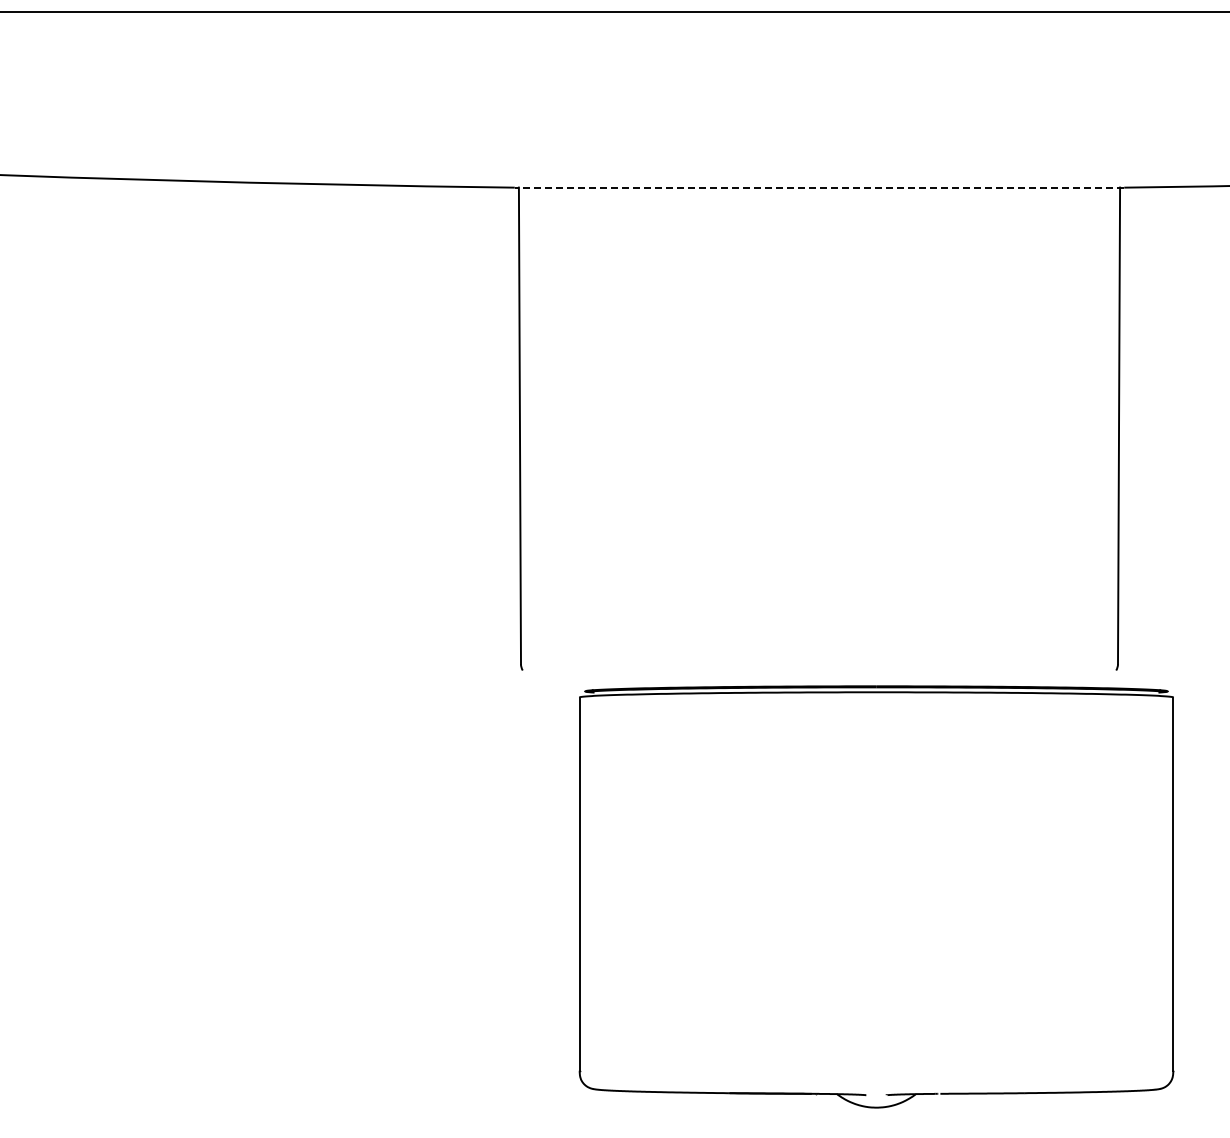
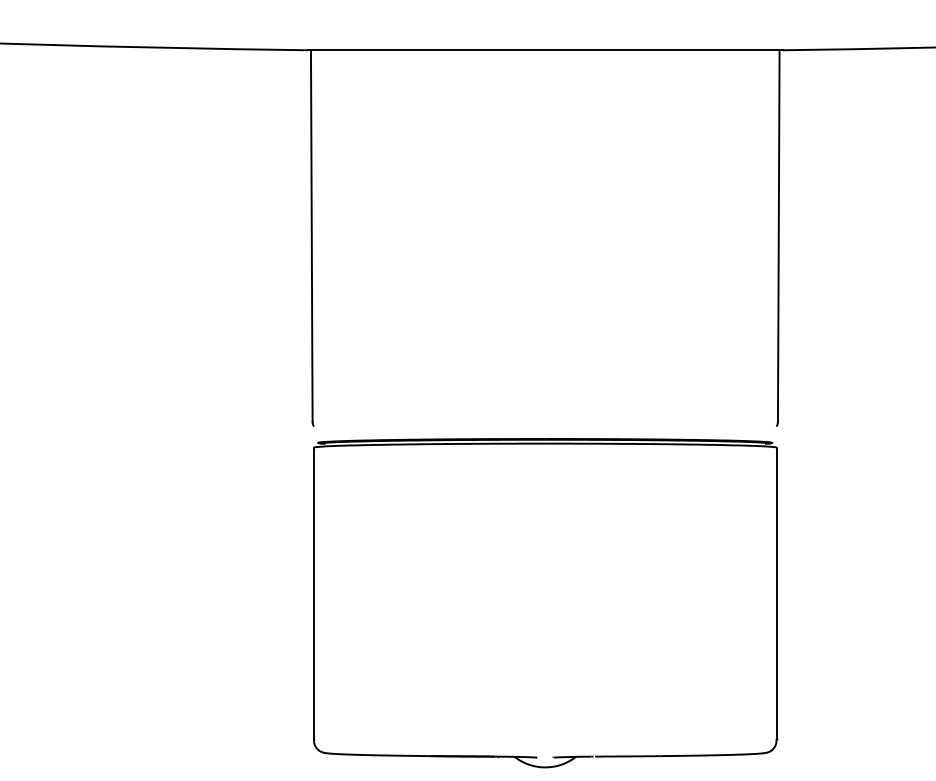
line: (819, 187) -> (545, 50), dashed -> solid
part: (860, 1093) -> (532, 756), moved

